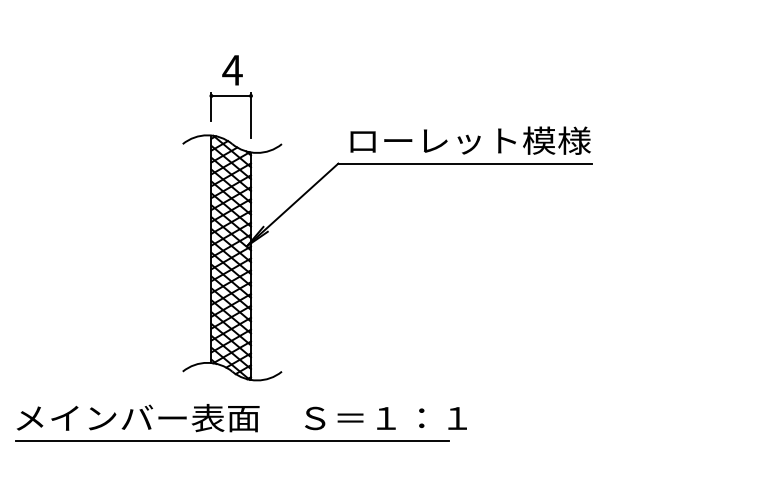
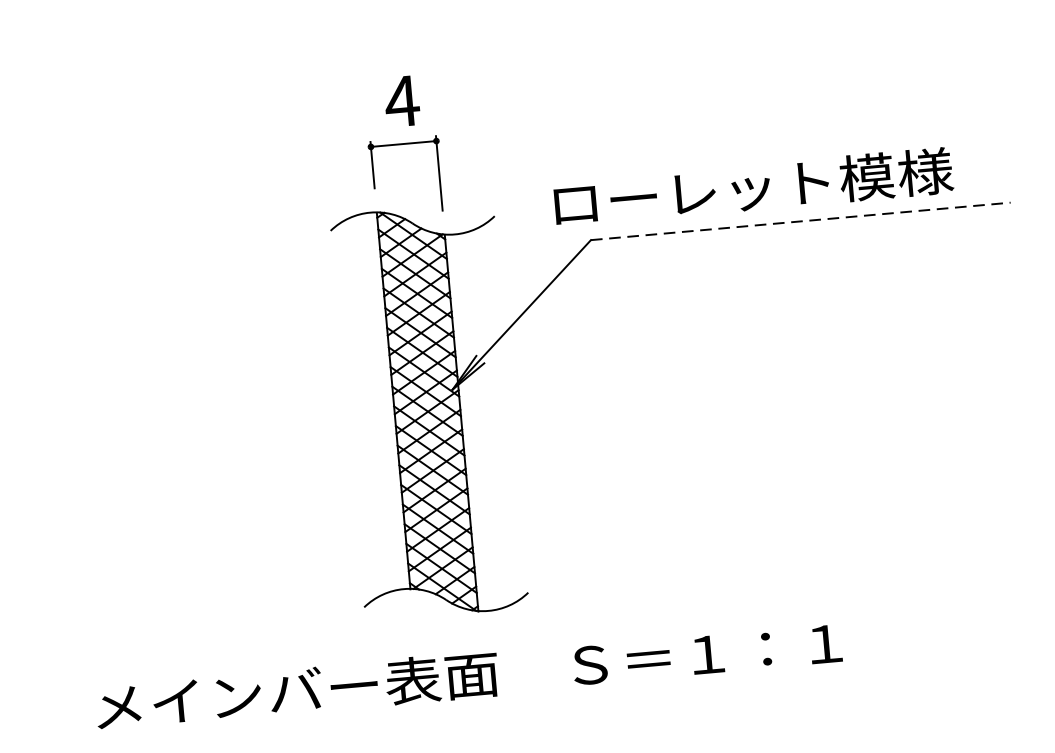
text: (470, 140) -> (753, 187), moved
line: (465, 163) -> (801, 221), solid -> dashed
line: (232, 440) -> (456, 713), removed

